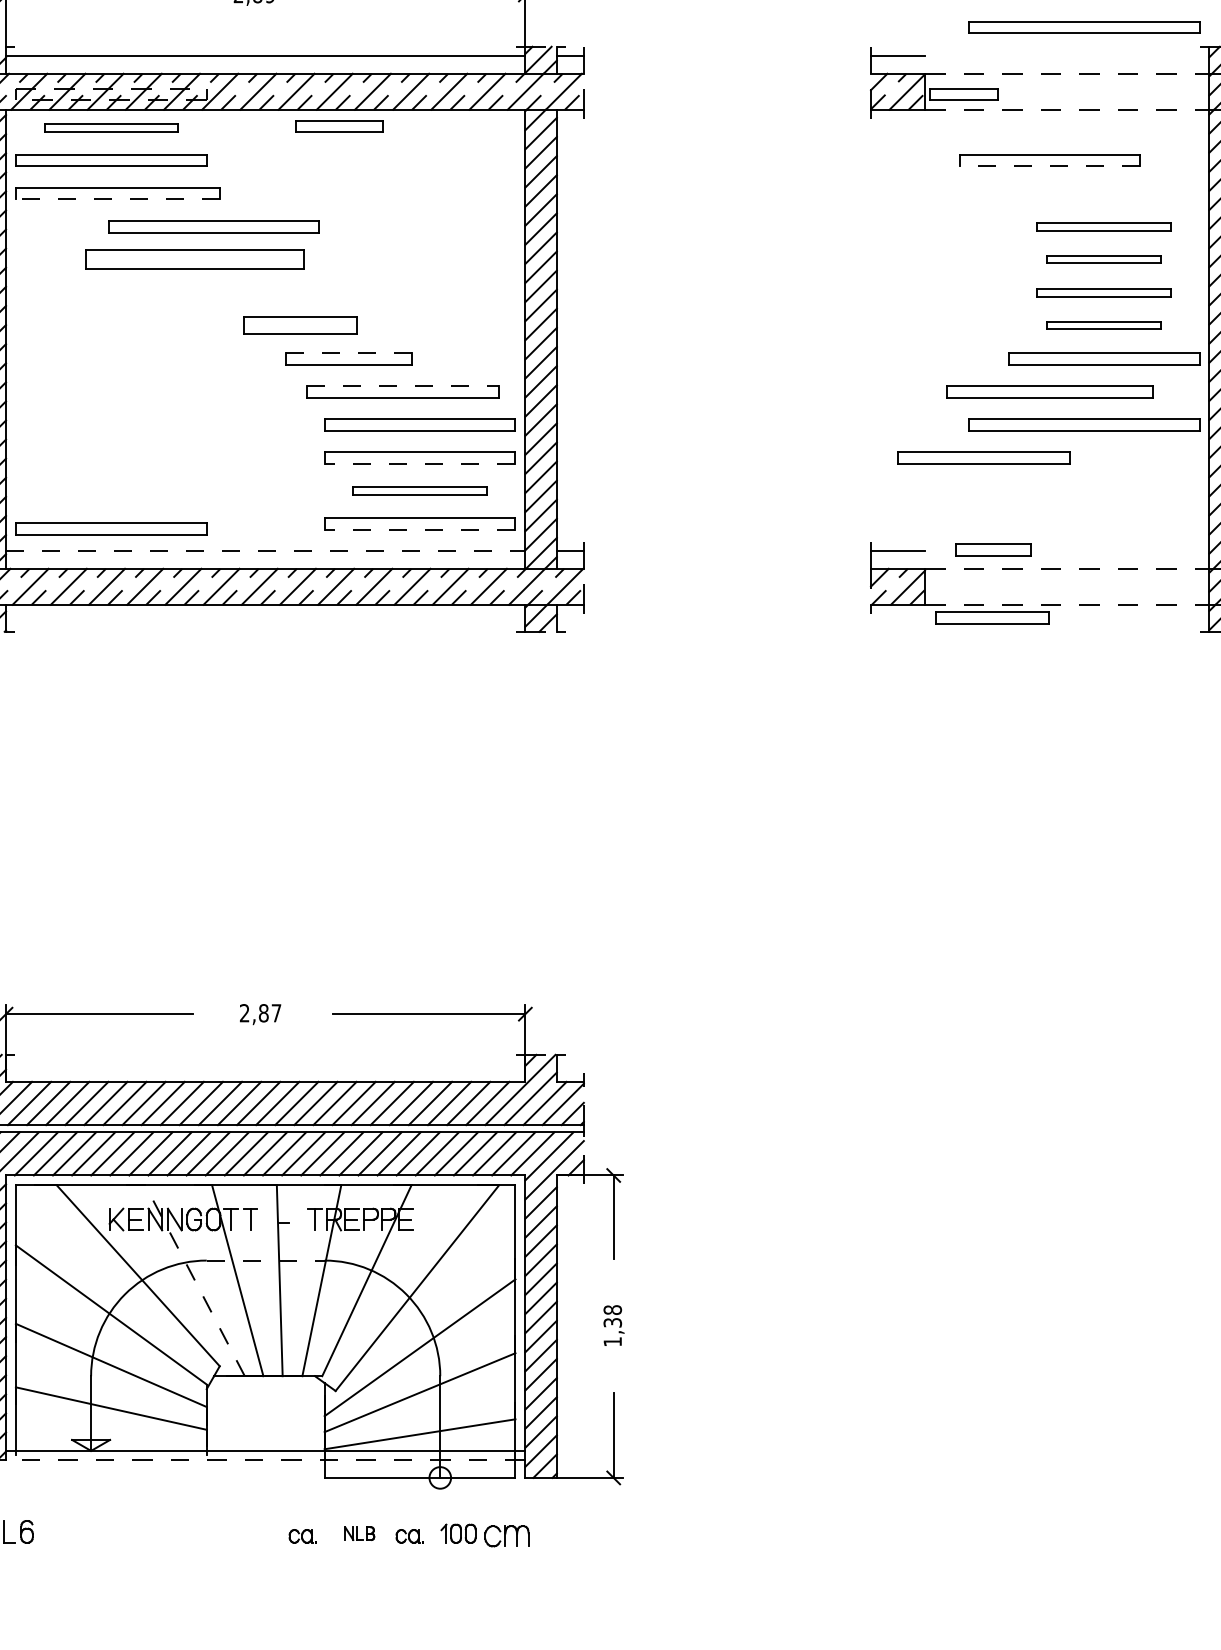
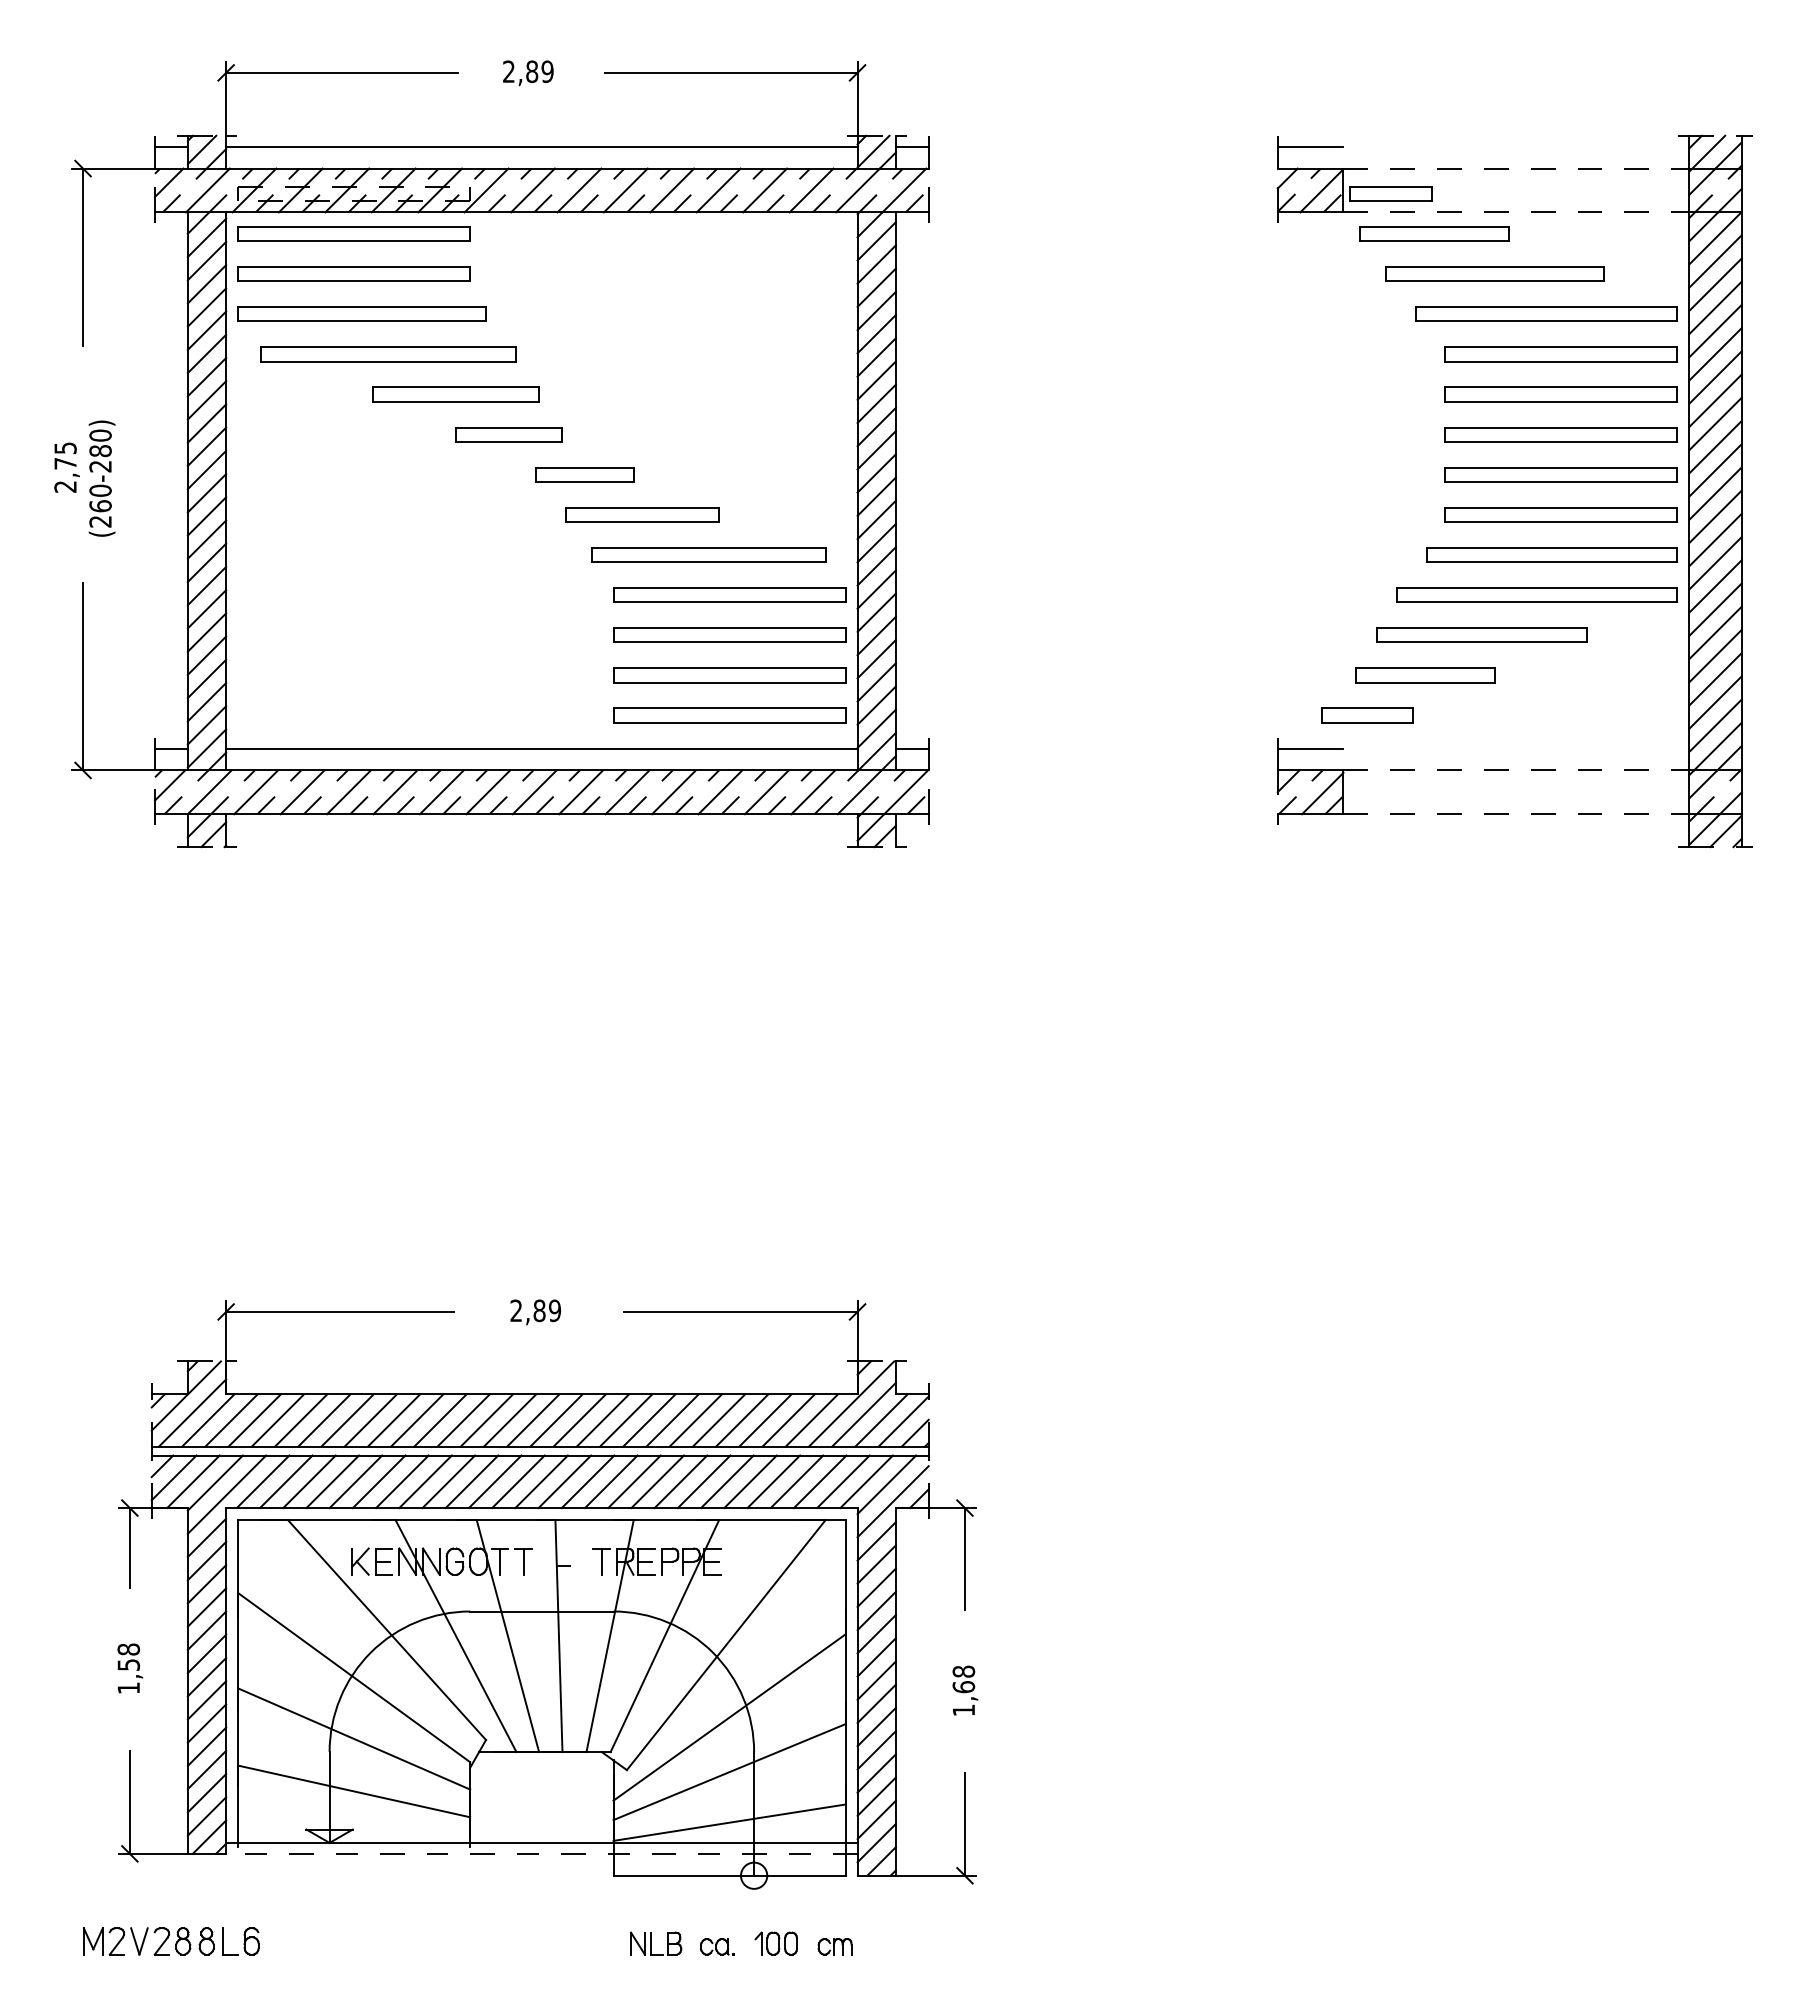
part: (1083, 26) -> (1536, 111), removed
part: (338, 126) -> (508, 434), moved
part: (110, 127) -> (353, 233), size x1.43
part: (999, 127) -> (1434, 233), added
line: (1050, 166) -> (1495, 281), dashed -> solid
part: (1092, 192) -> (1546, 313), added
line: (118, 199) -> (362, 321), dashed -> solid
part: (213, 226) -> (388, 354), moved
part: (1103, 226) -> (1560, 354), size x1.43
part: (194, 259) -> (455, 394), size x0.62
part: (1103, 259) -> (1560, 394), size x1.67
part: (1103, 292) -> (1560, 434), size x1.43
part: (300, 325) -> (584, 474), size x0.71
part: (1103, 325) -> (1560, 474), size x1.67
line: (349, 352) -> (643, 507), dashed -> solid
line: (402, 385) -> (708, 547), dashed -> solid
part: (1049, 391) -> (1551, 554), moved
part: (983, 456) -> (1481, 634), moved
line: (420, 463) -> (729, 642), dashed -> solid
part: (420, 490) -> (729, 675), size x1.43
part: (110, 528) -> (353, 721), removed
line: (420, 529) -> (729, 722), dashed -> solid
part: (994, 549) -> (1367, 715), moved
line: (265, 550) -> (541, 748), dashed -> solid
part: (992, 618) -> (1425, 675), moved
text: (276, 1012) -> (555, 1310), 2,87 -> 2,89
line: (265, 1260) -> (541, 1611), dashed -> solid
line: (195, 1281) -> (456, 1636), dashed -> solid
text: (612, 1323) -> (963, 1687), 1,38 -> 1,68
part: (359, 1533) -> (656, 1943), size x1.43
part: (303, 1536) -> (587, 1946), removed
part: (506, 1536) -> (834, 1946), size x0.62

